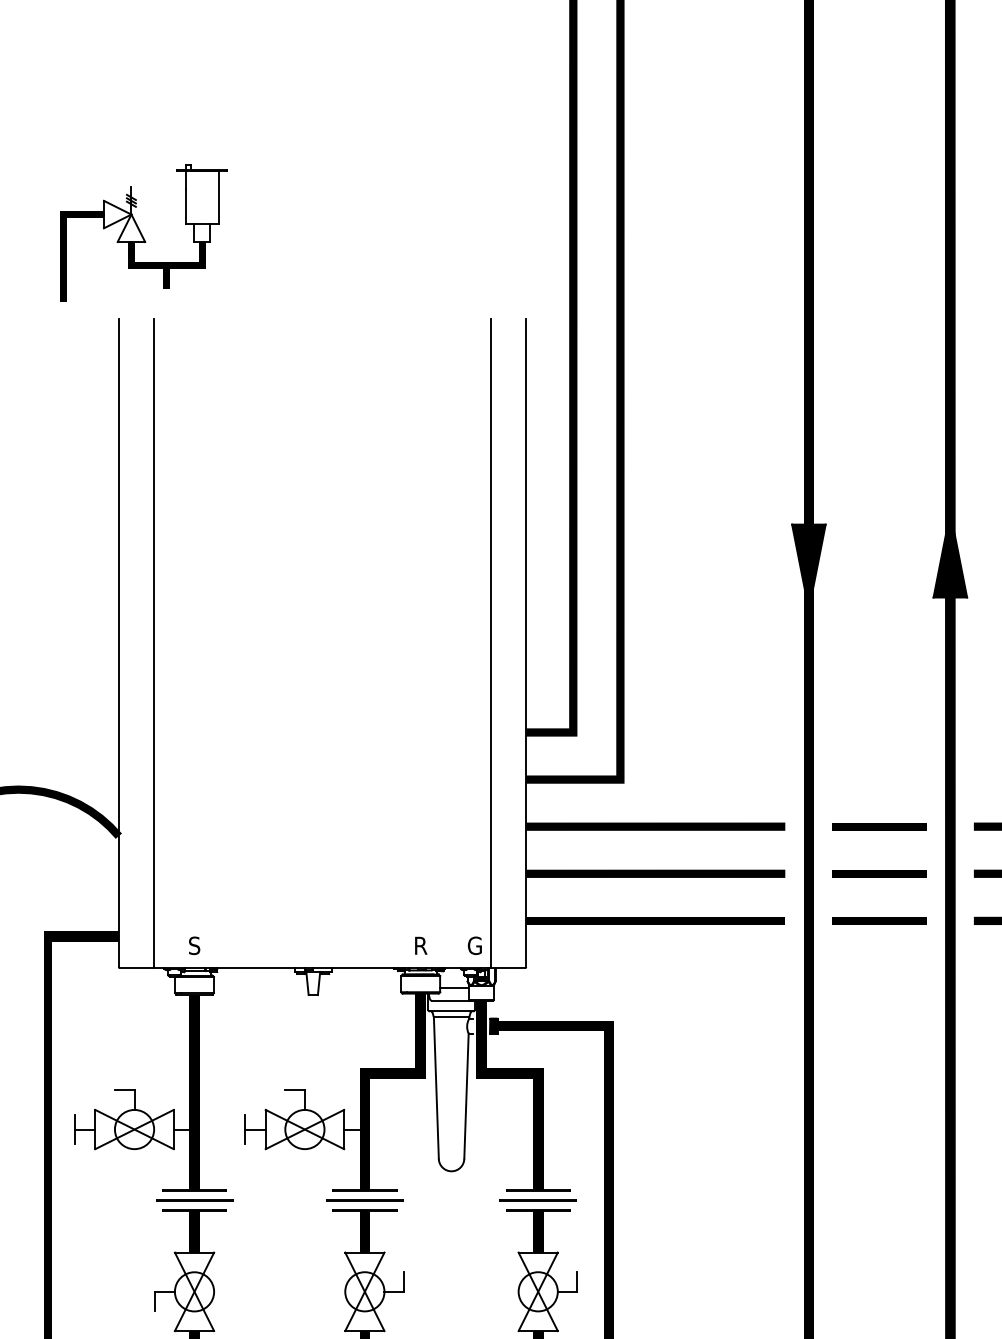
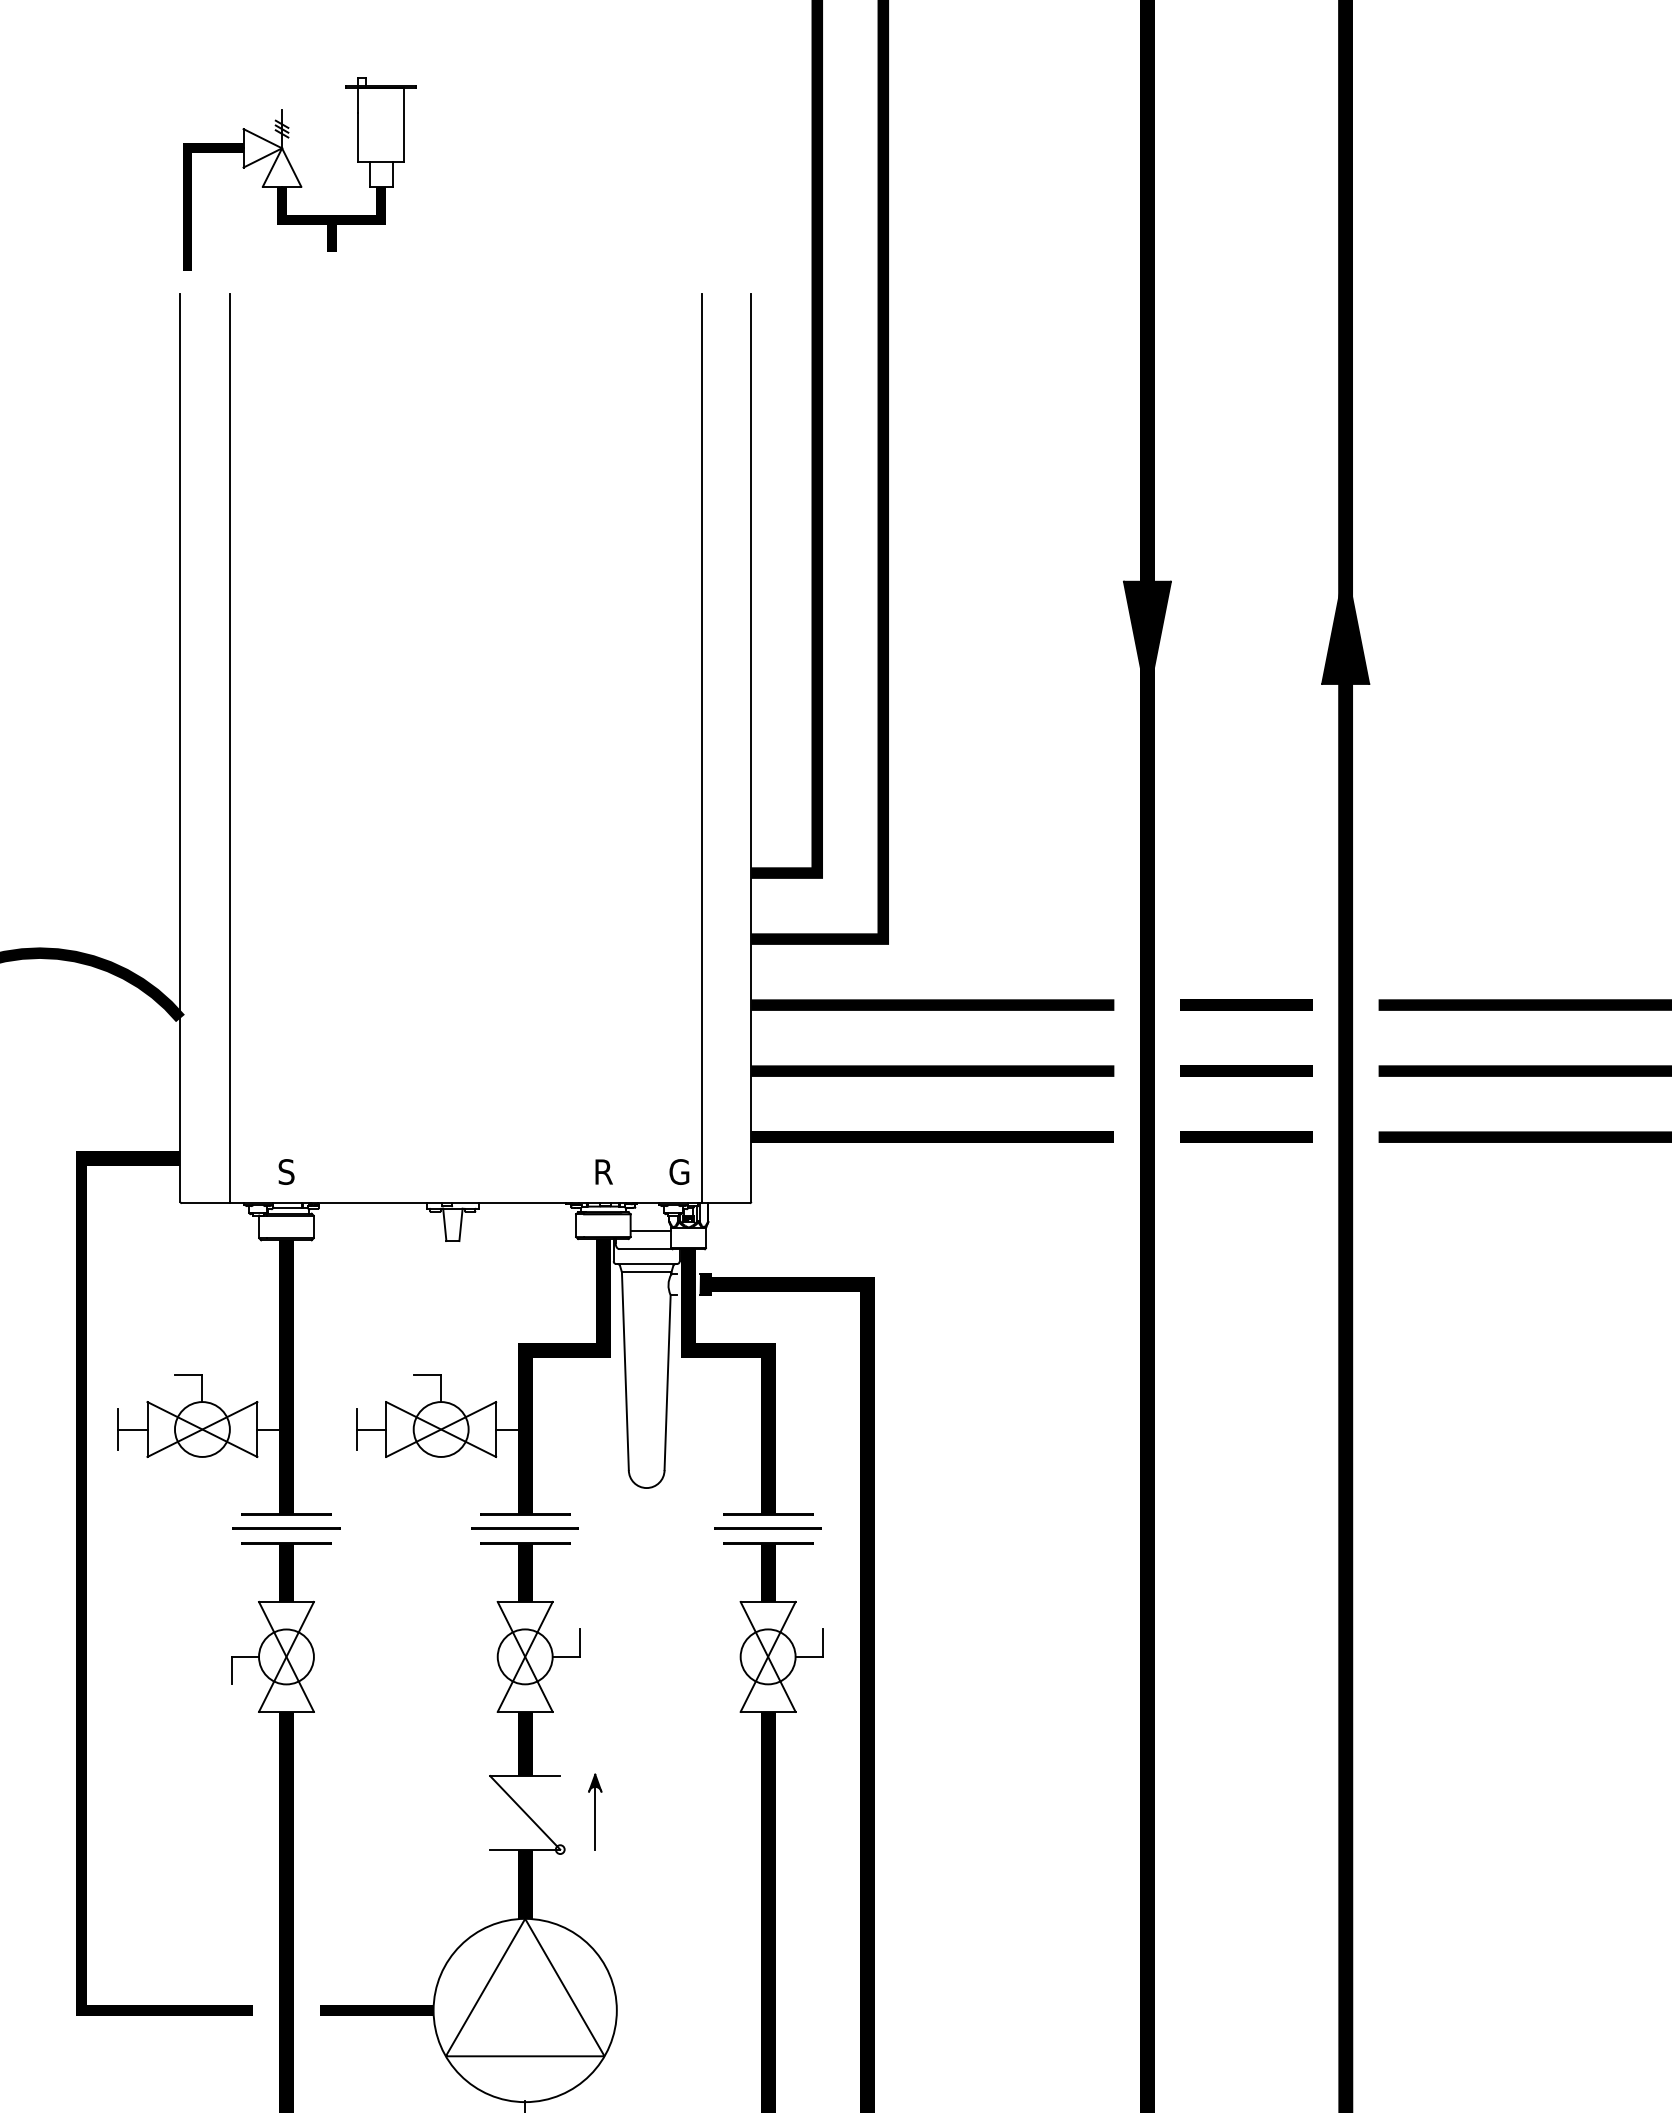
part: (143, 232) -> (299, 173), moved

